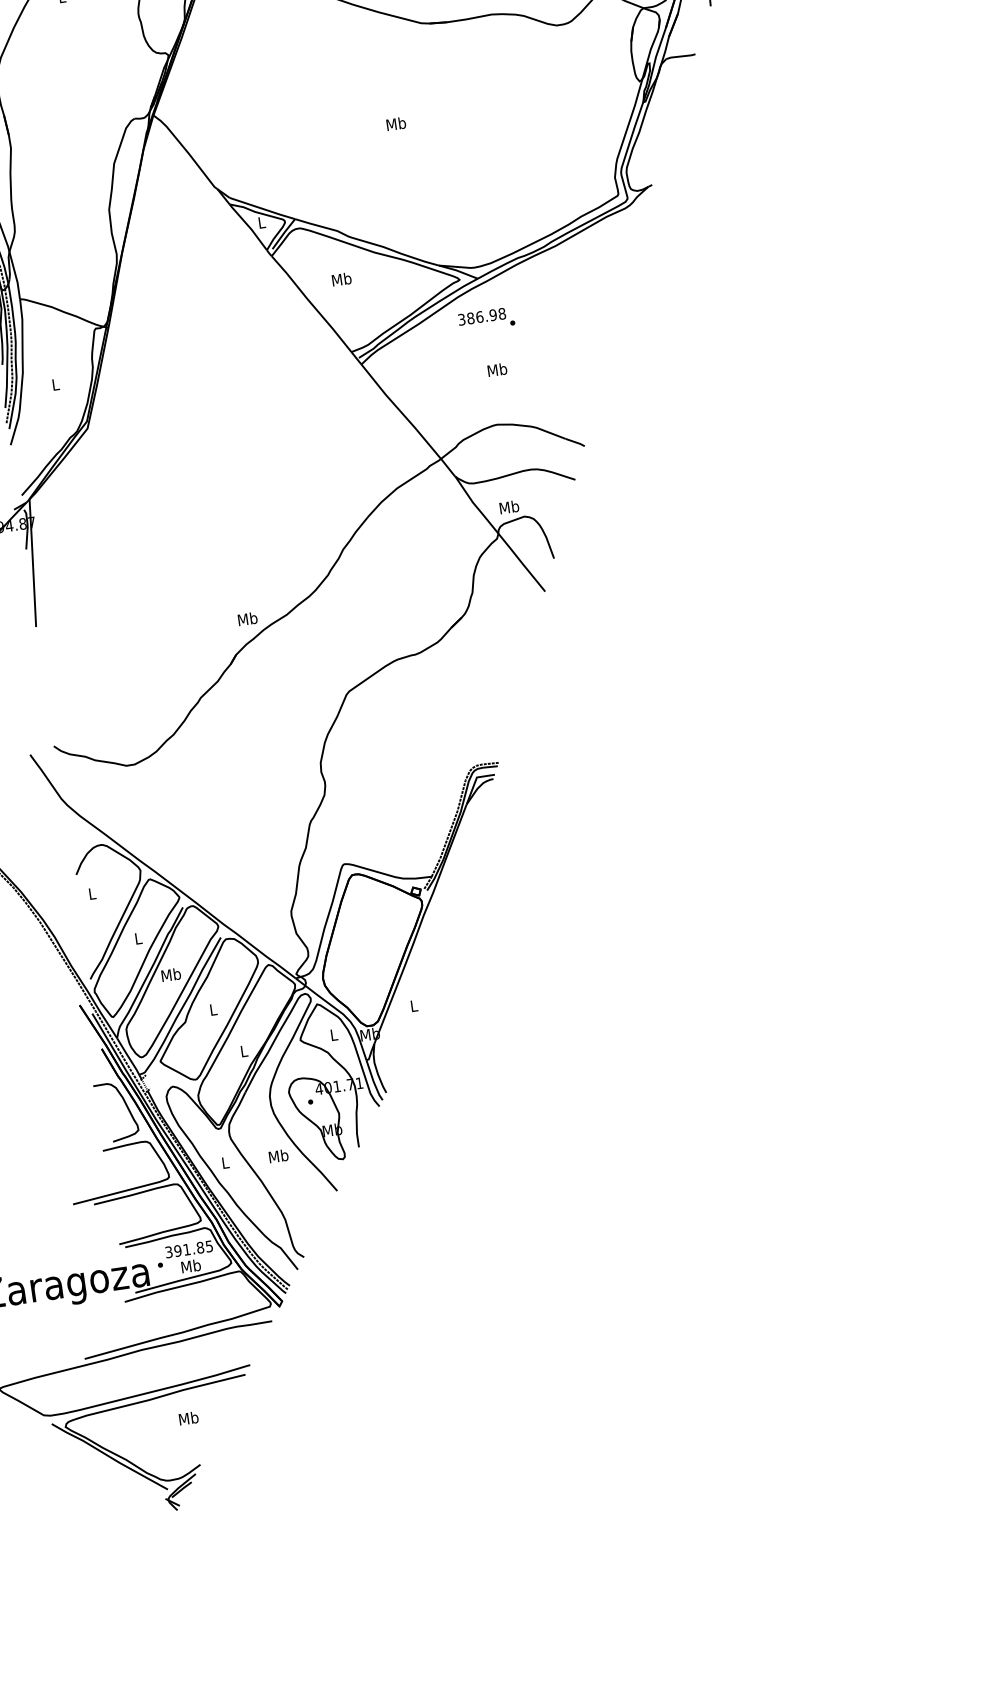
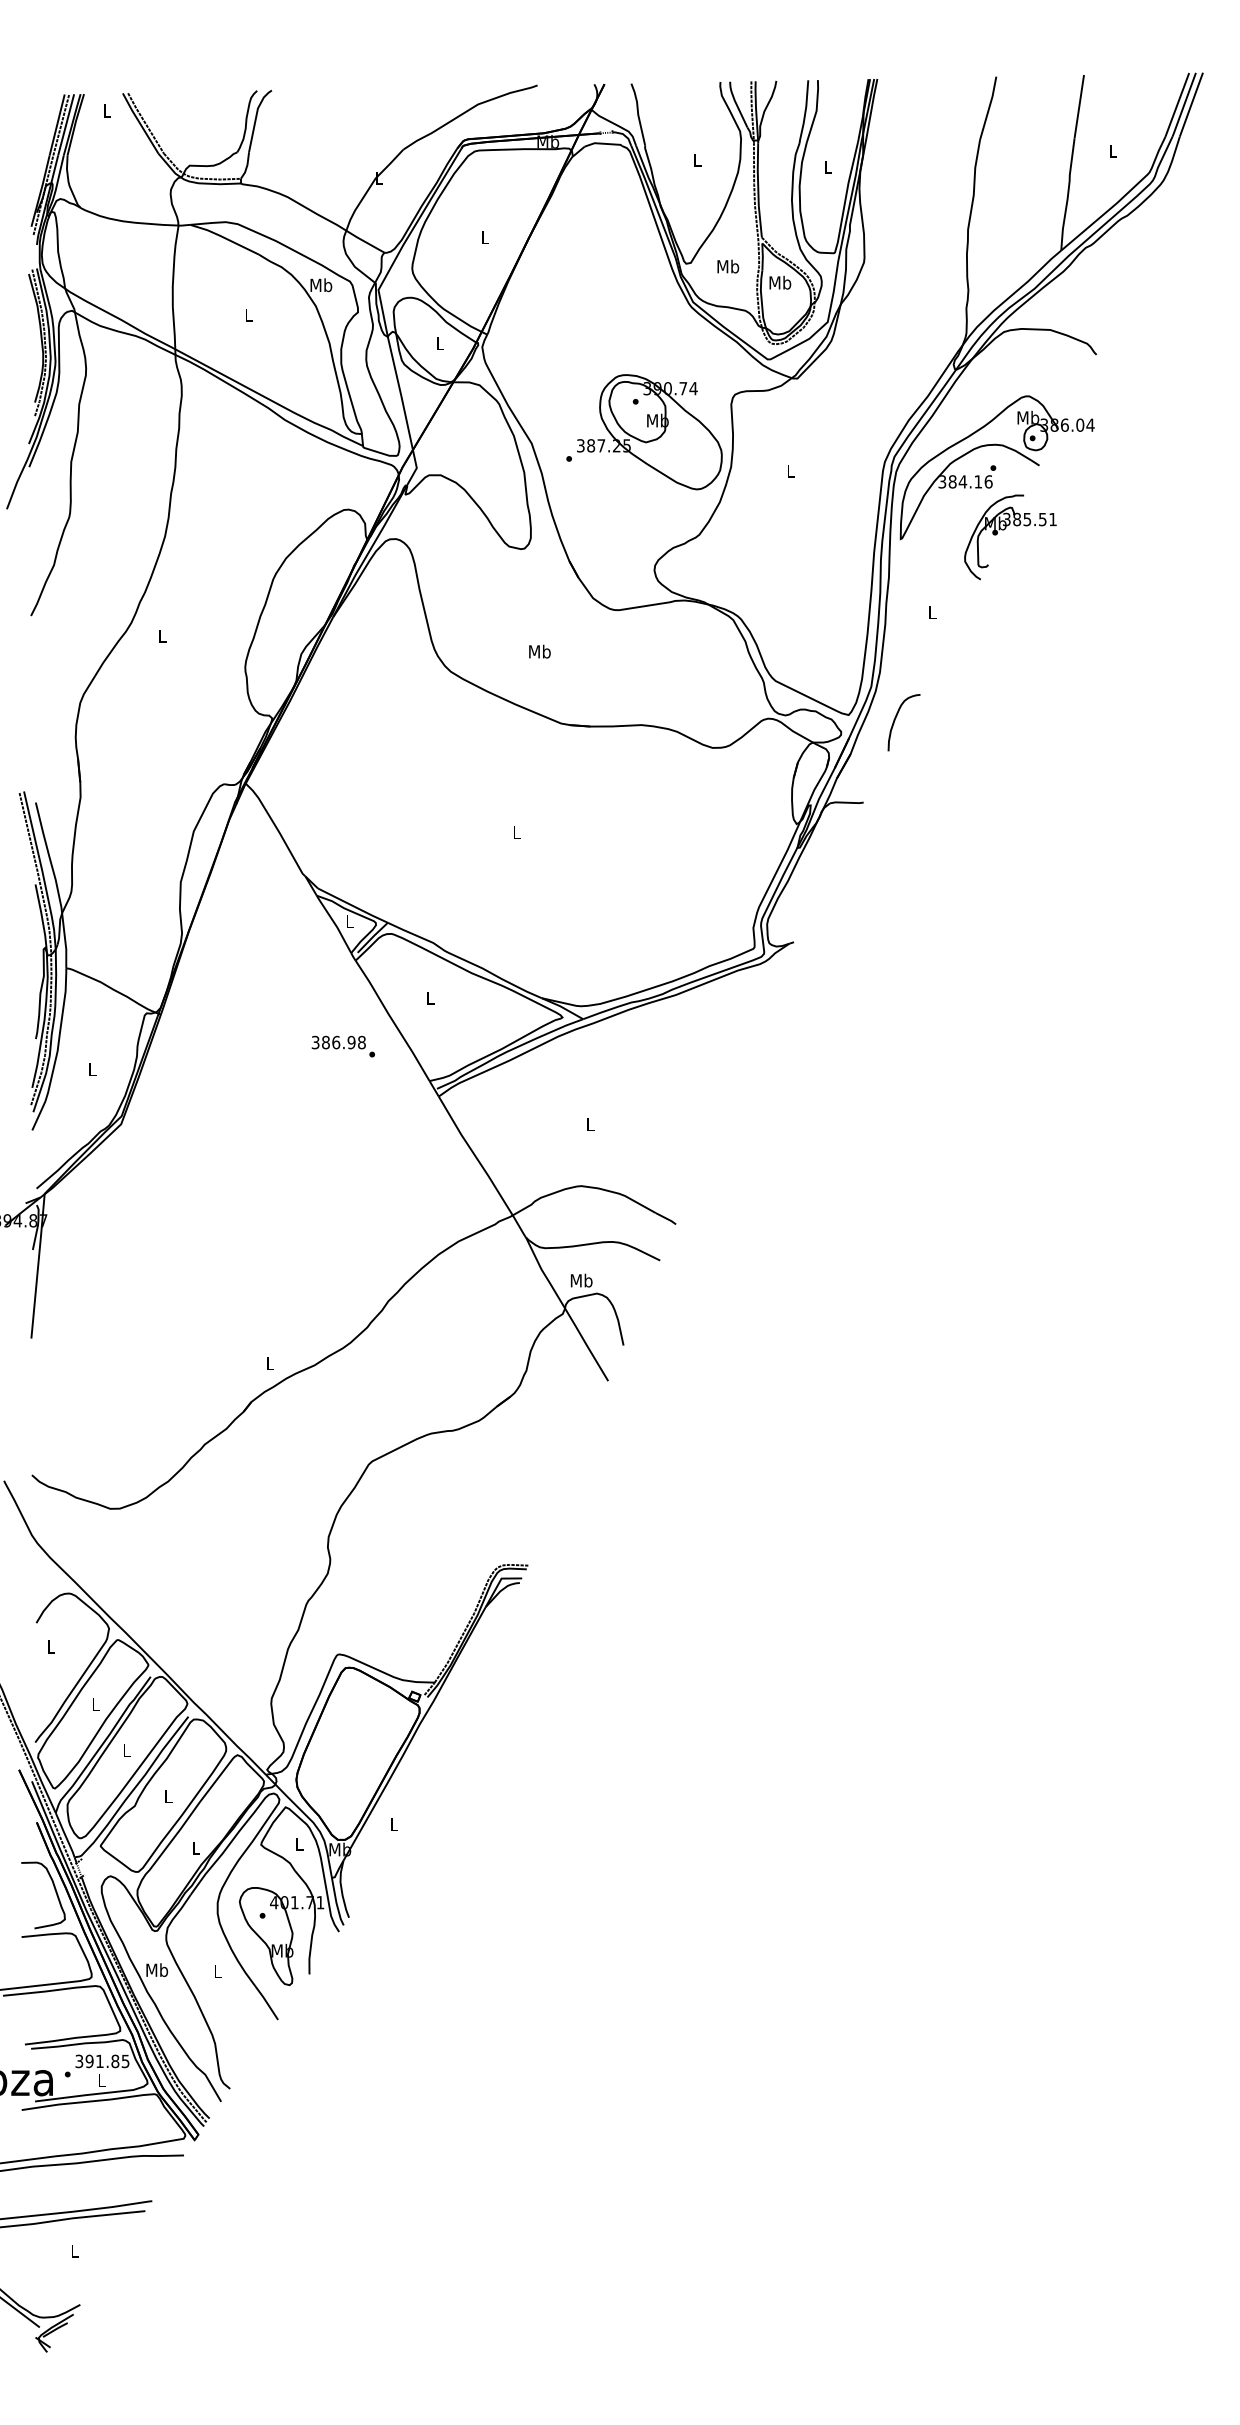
text: (396, 124) -> (516, 832), Mb -> L
text: (341, 278) -> (430, 997), Mb -> L
text: (486, 319) -> (343, 1046), moved
text: (497, 369) -> (590, 1124), Mb -> L
text: (247, 618) -> (269, 1363), Mb -> L
text: (171, 974) -> (126, 1750), Mb -> L
text: (278, 1156) -> (217, 1971), Mb -> L
text: (225, 1162) -> (157, 1969), L -> Mb
text: (190, 1266) -> (101, 2080), Mb -> L
text: (188, 1418) -> (74, 2250), Mb -> L

